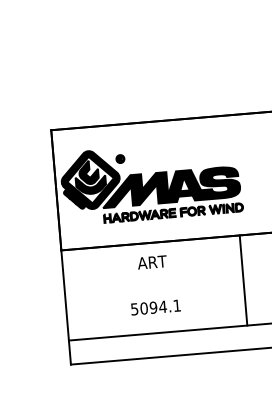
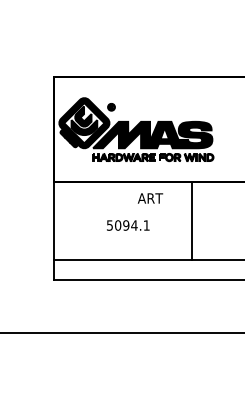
text: (152, 262) -> (150, 198), moved
line: (243, 280) -> (191, 220), moved
text: (156, 307) -> (128, 225), moved

